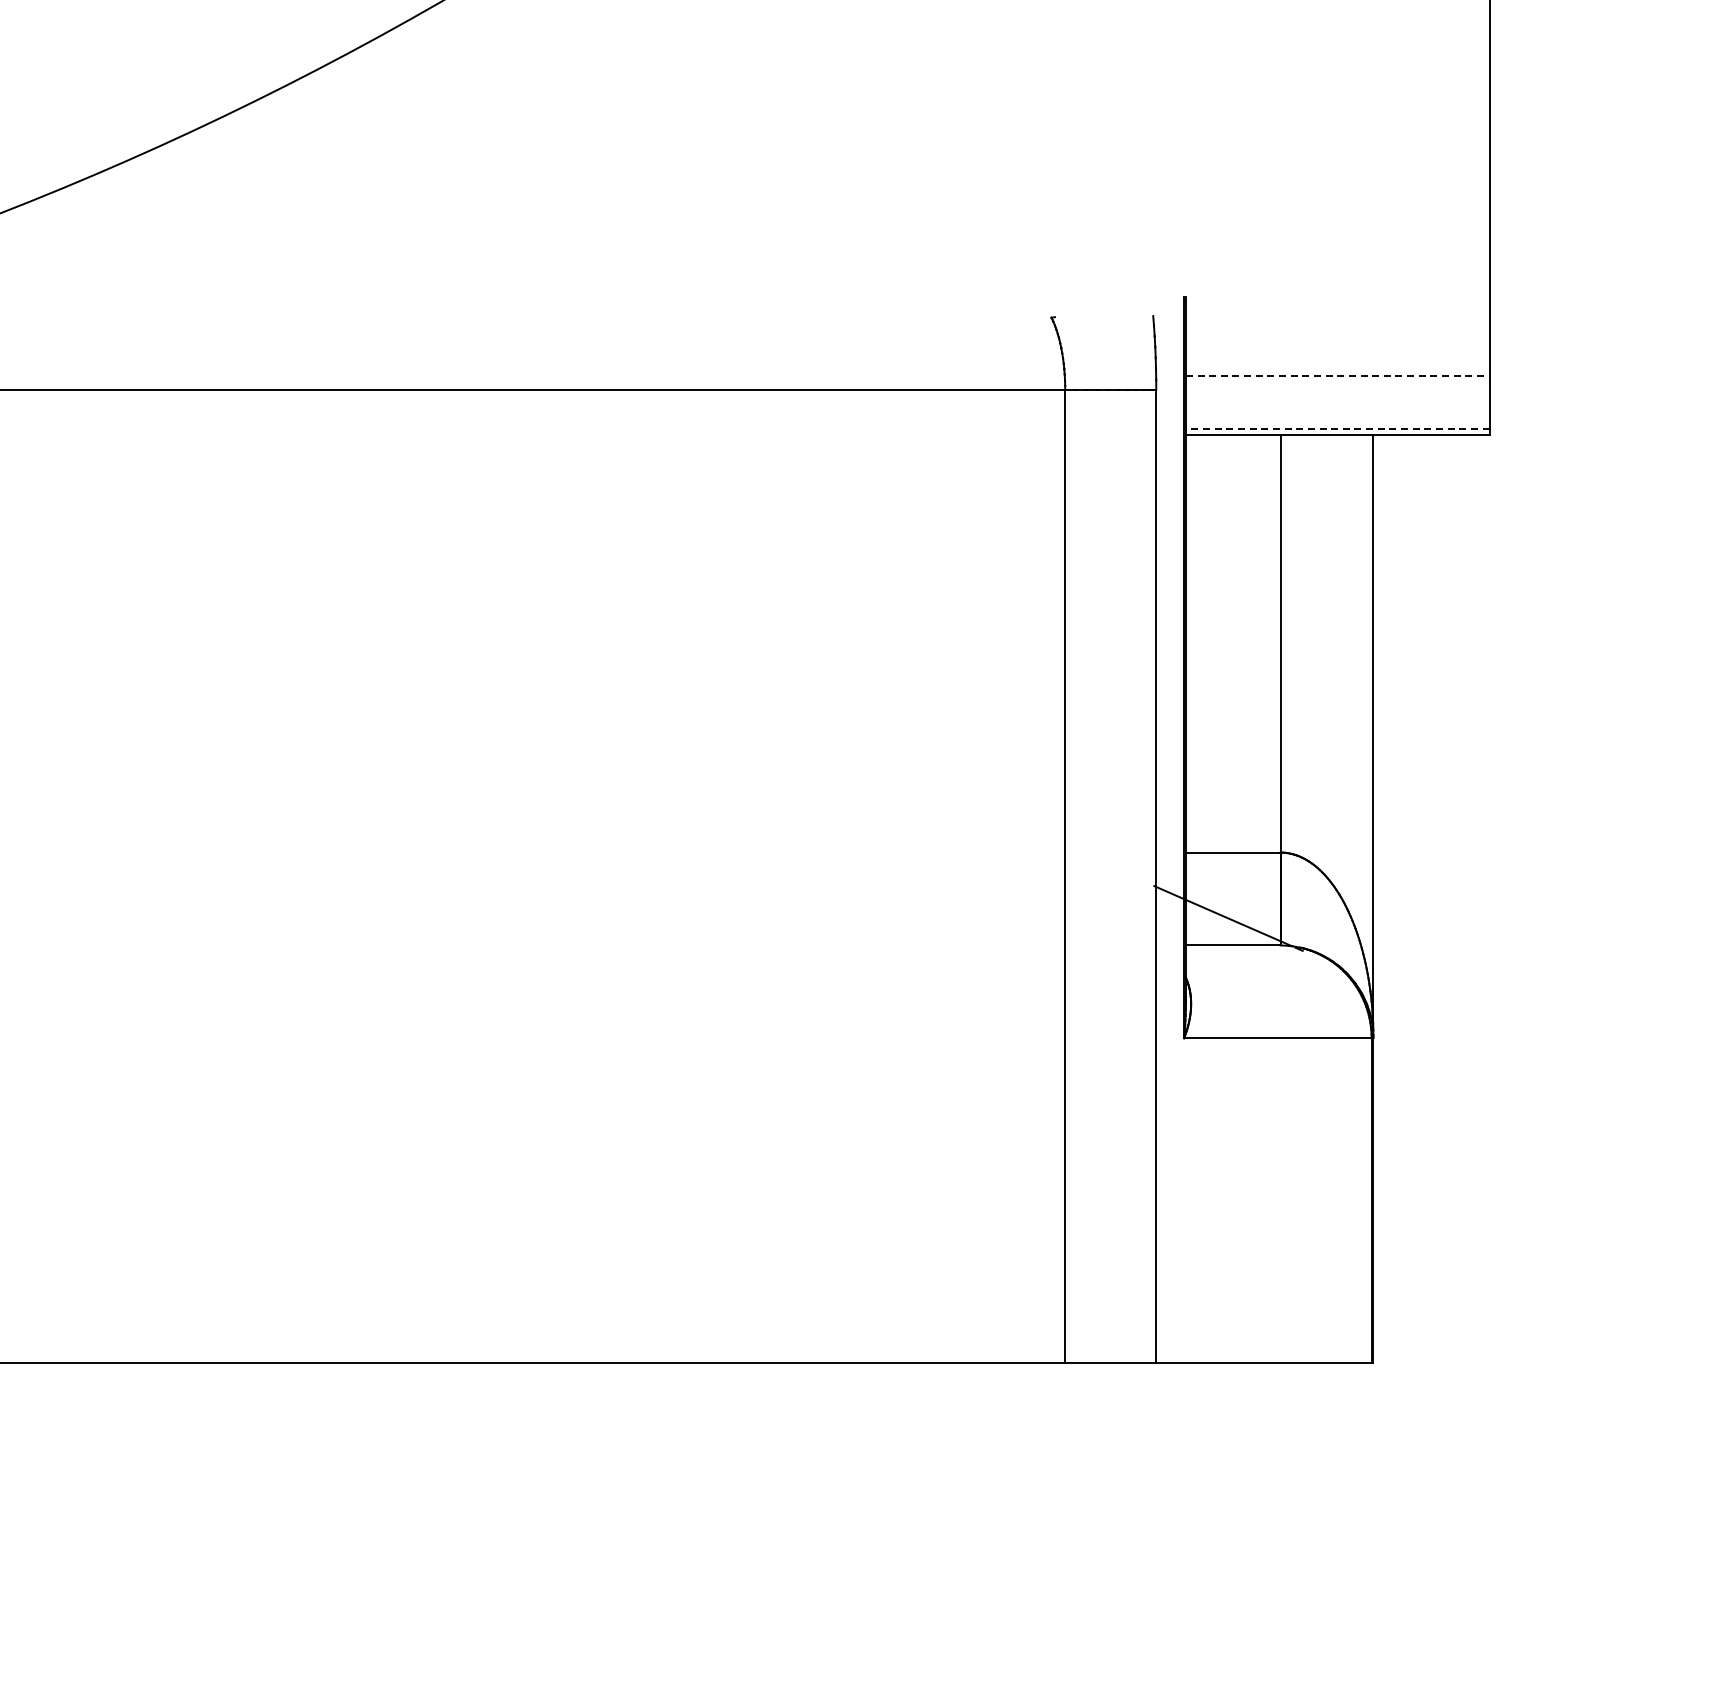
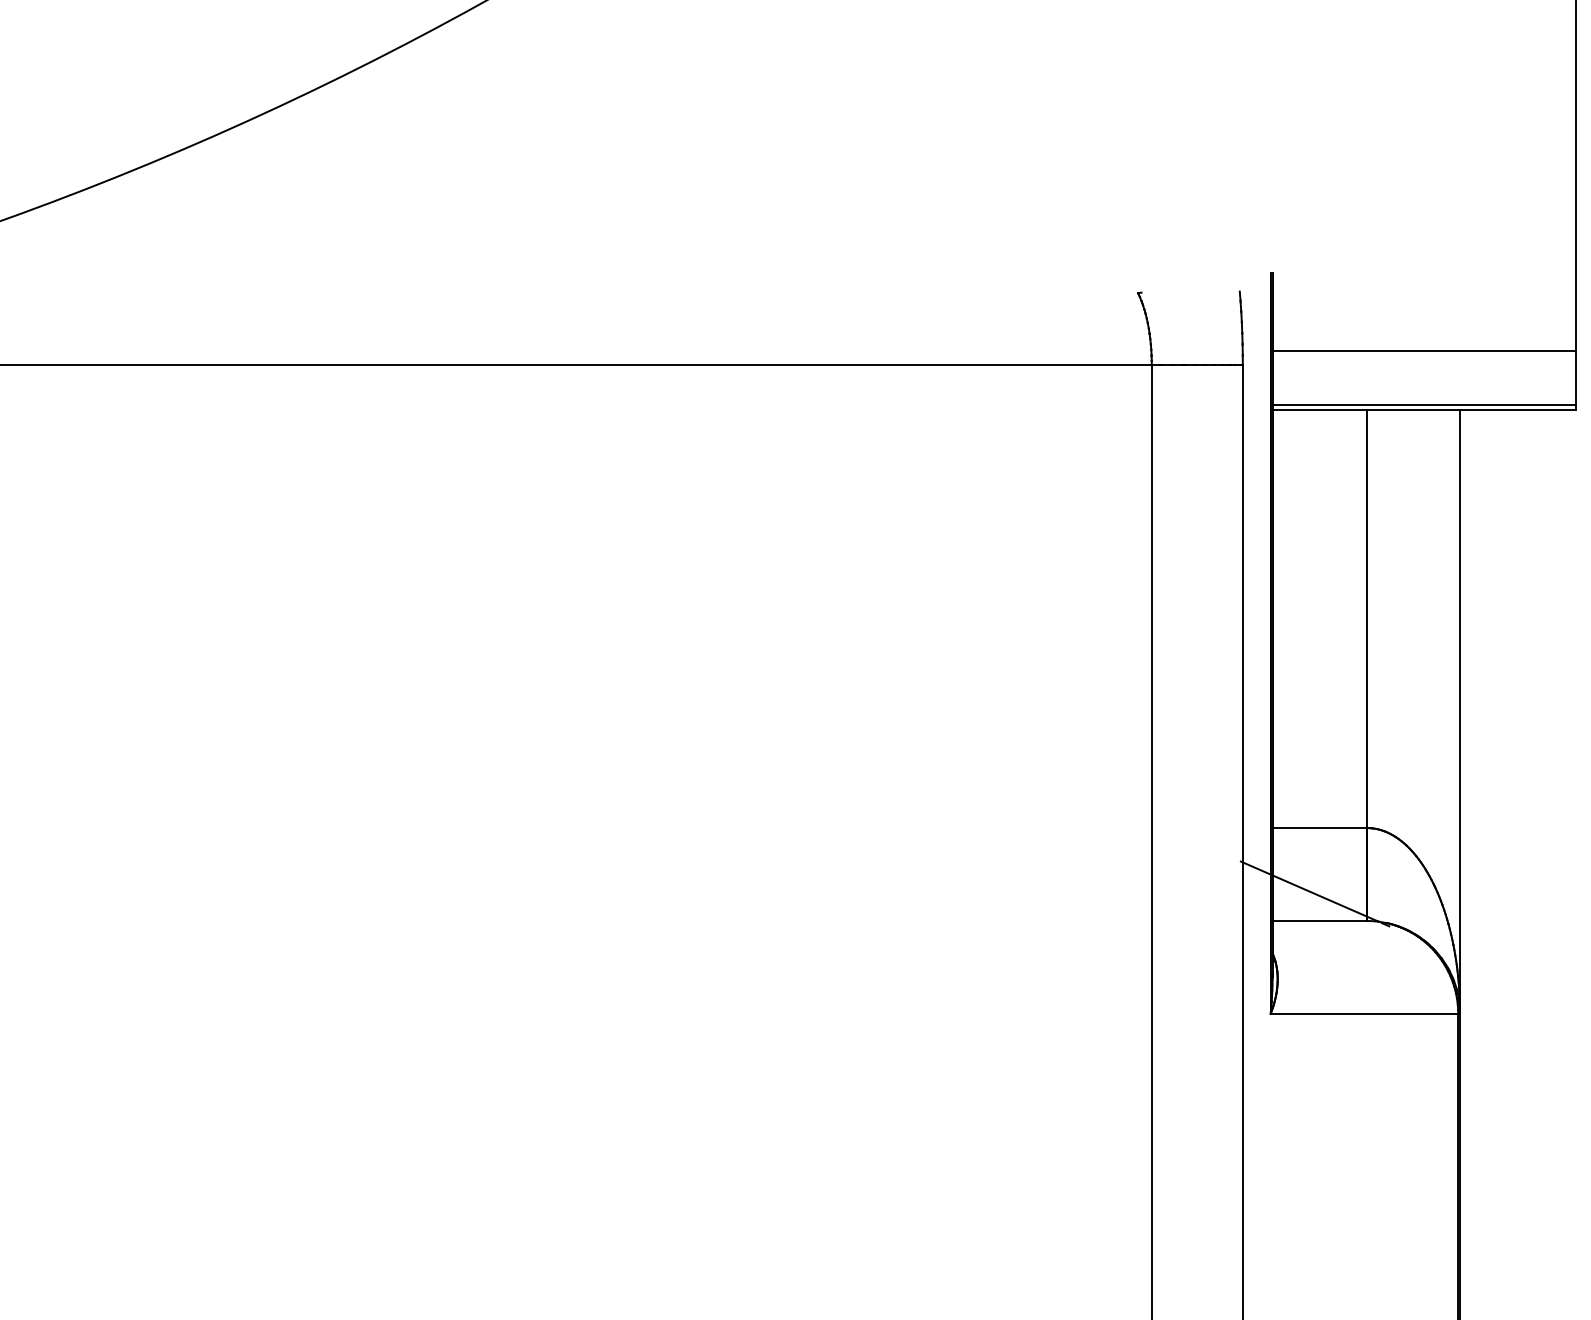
line: (1337, 375) -> (1424, 350), dashed -> solid
line: (1337, 429) -> (1424, 404), dashed -> solid

